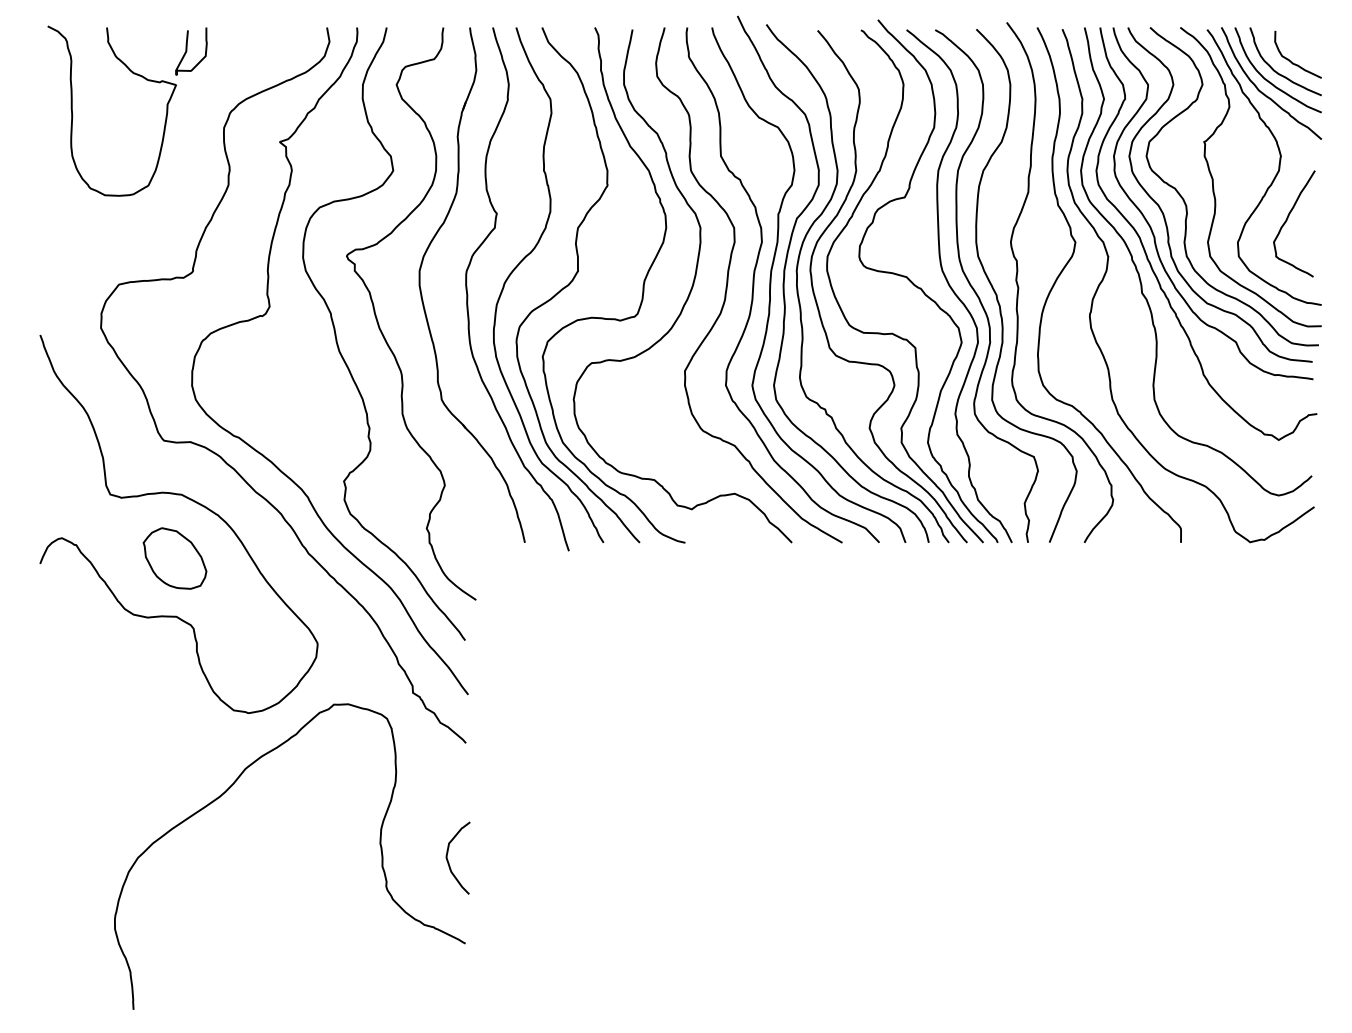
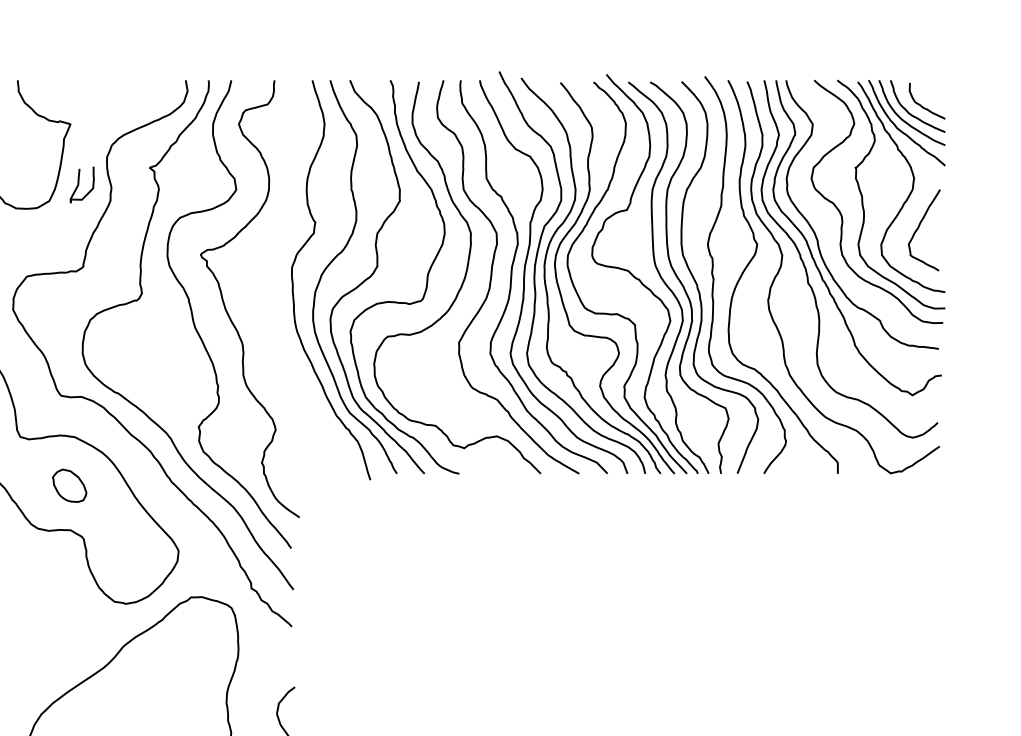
curve: (187, 51) -> (79, 184), moved
curve: (1164, 214) -> (825, 223), removed
part: (422, 294) -> (258, 284), removed
part: (174, 558) -> (69, 485), size x0.7

